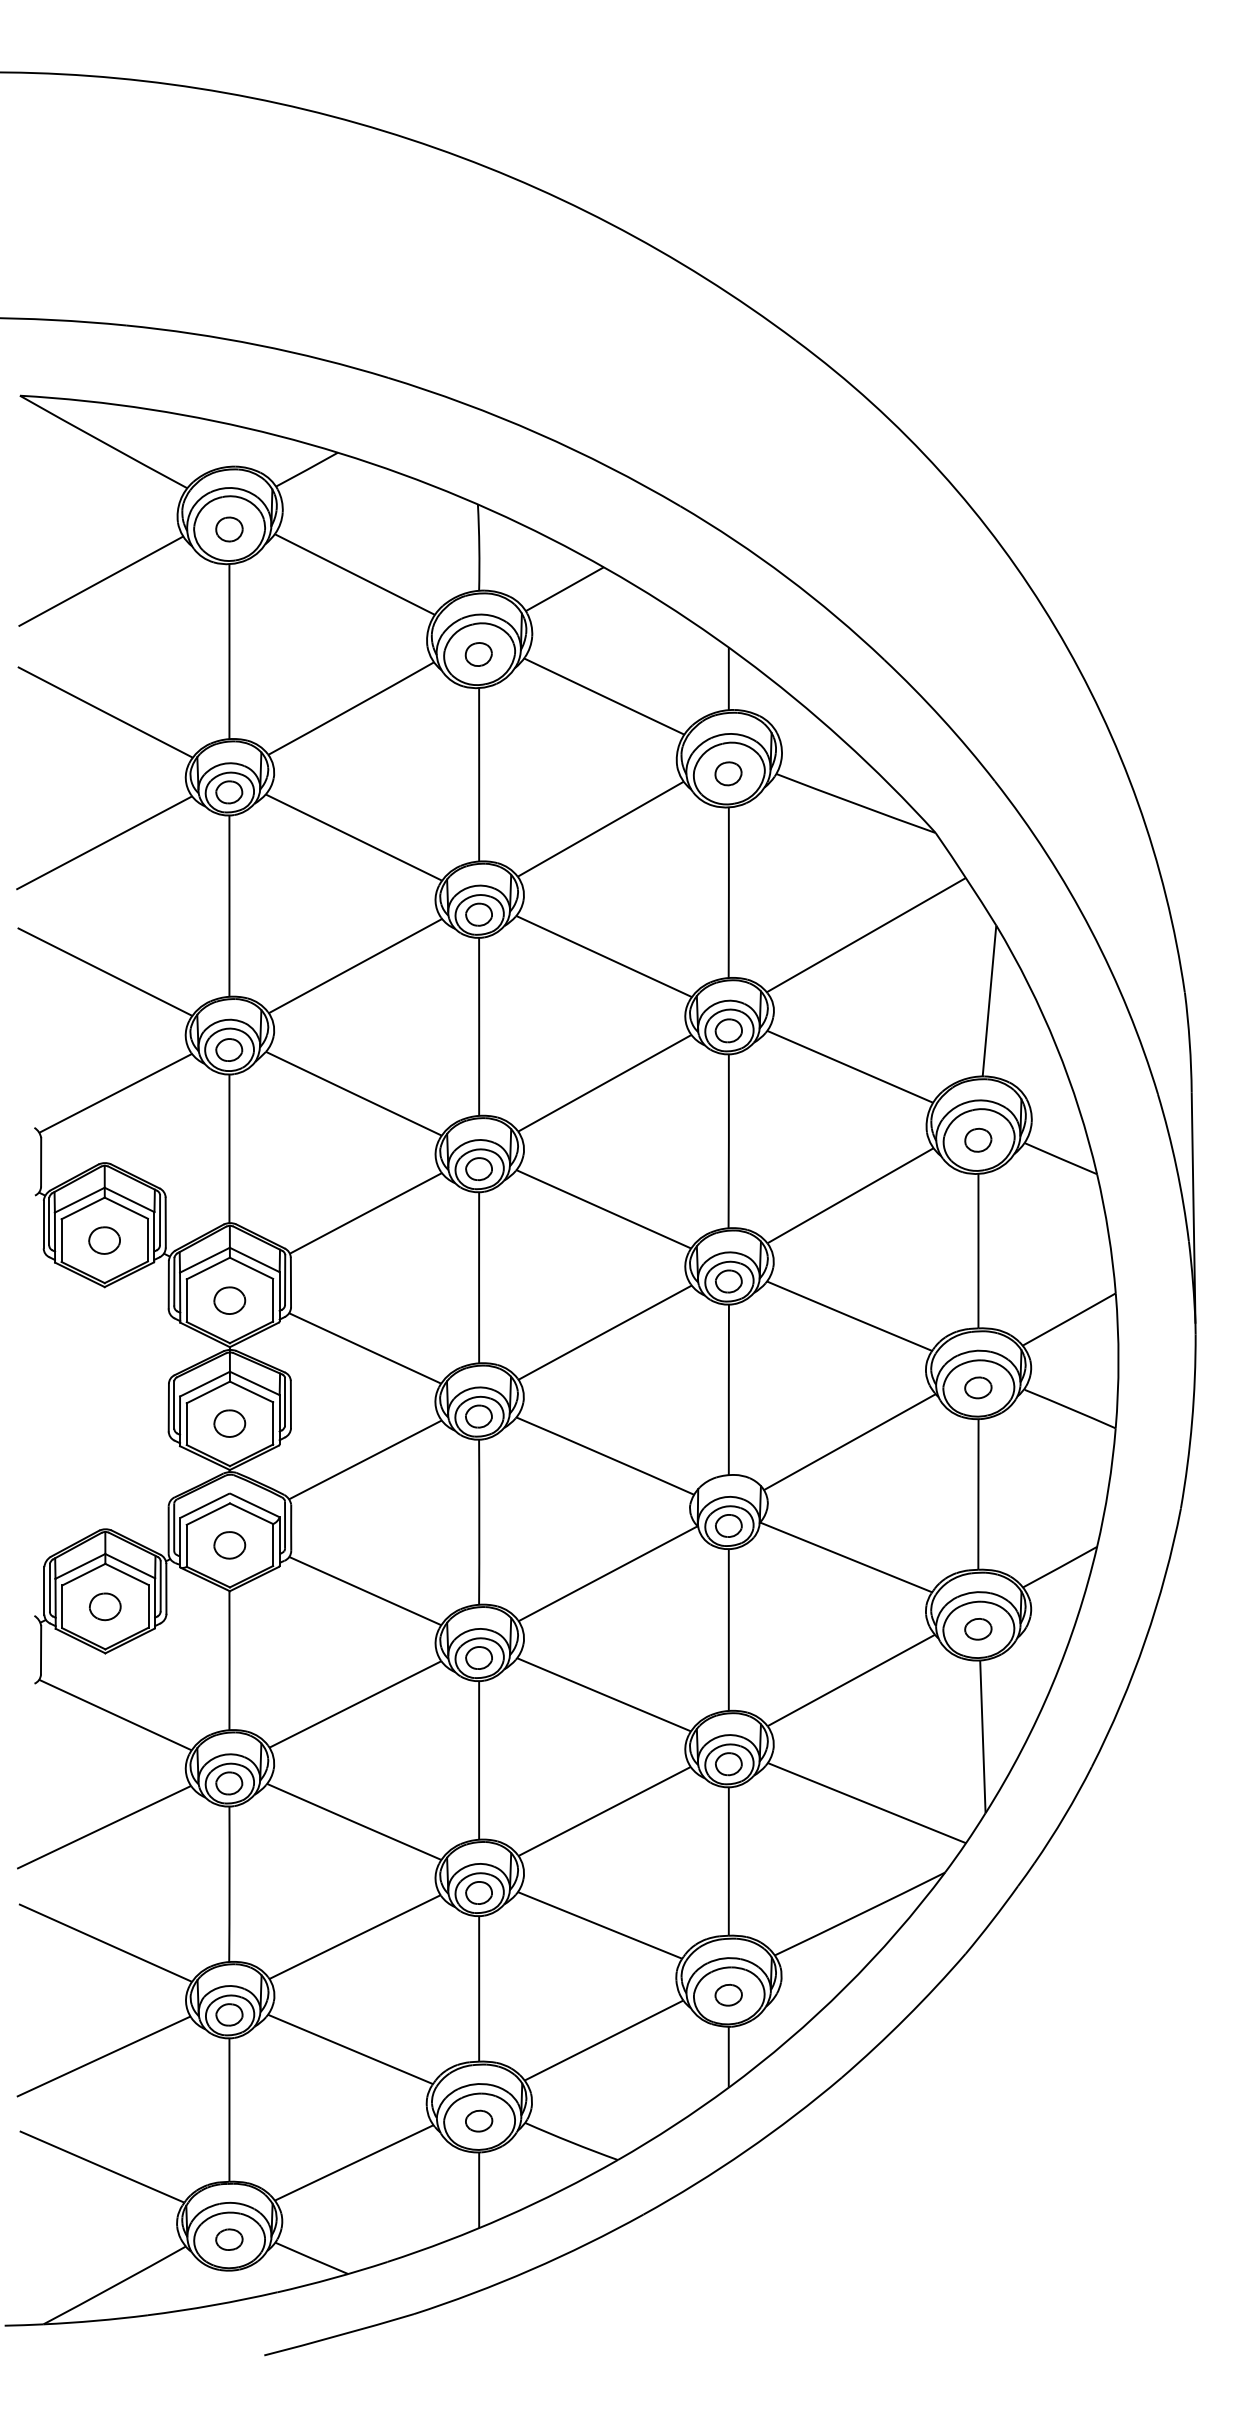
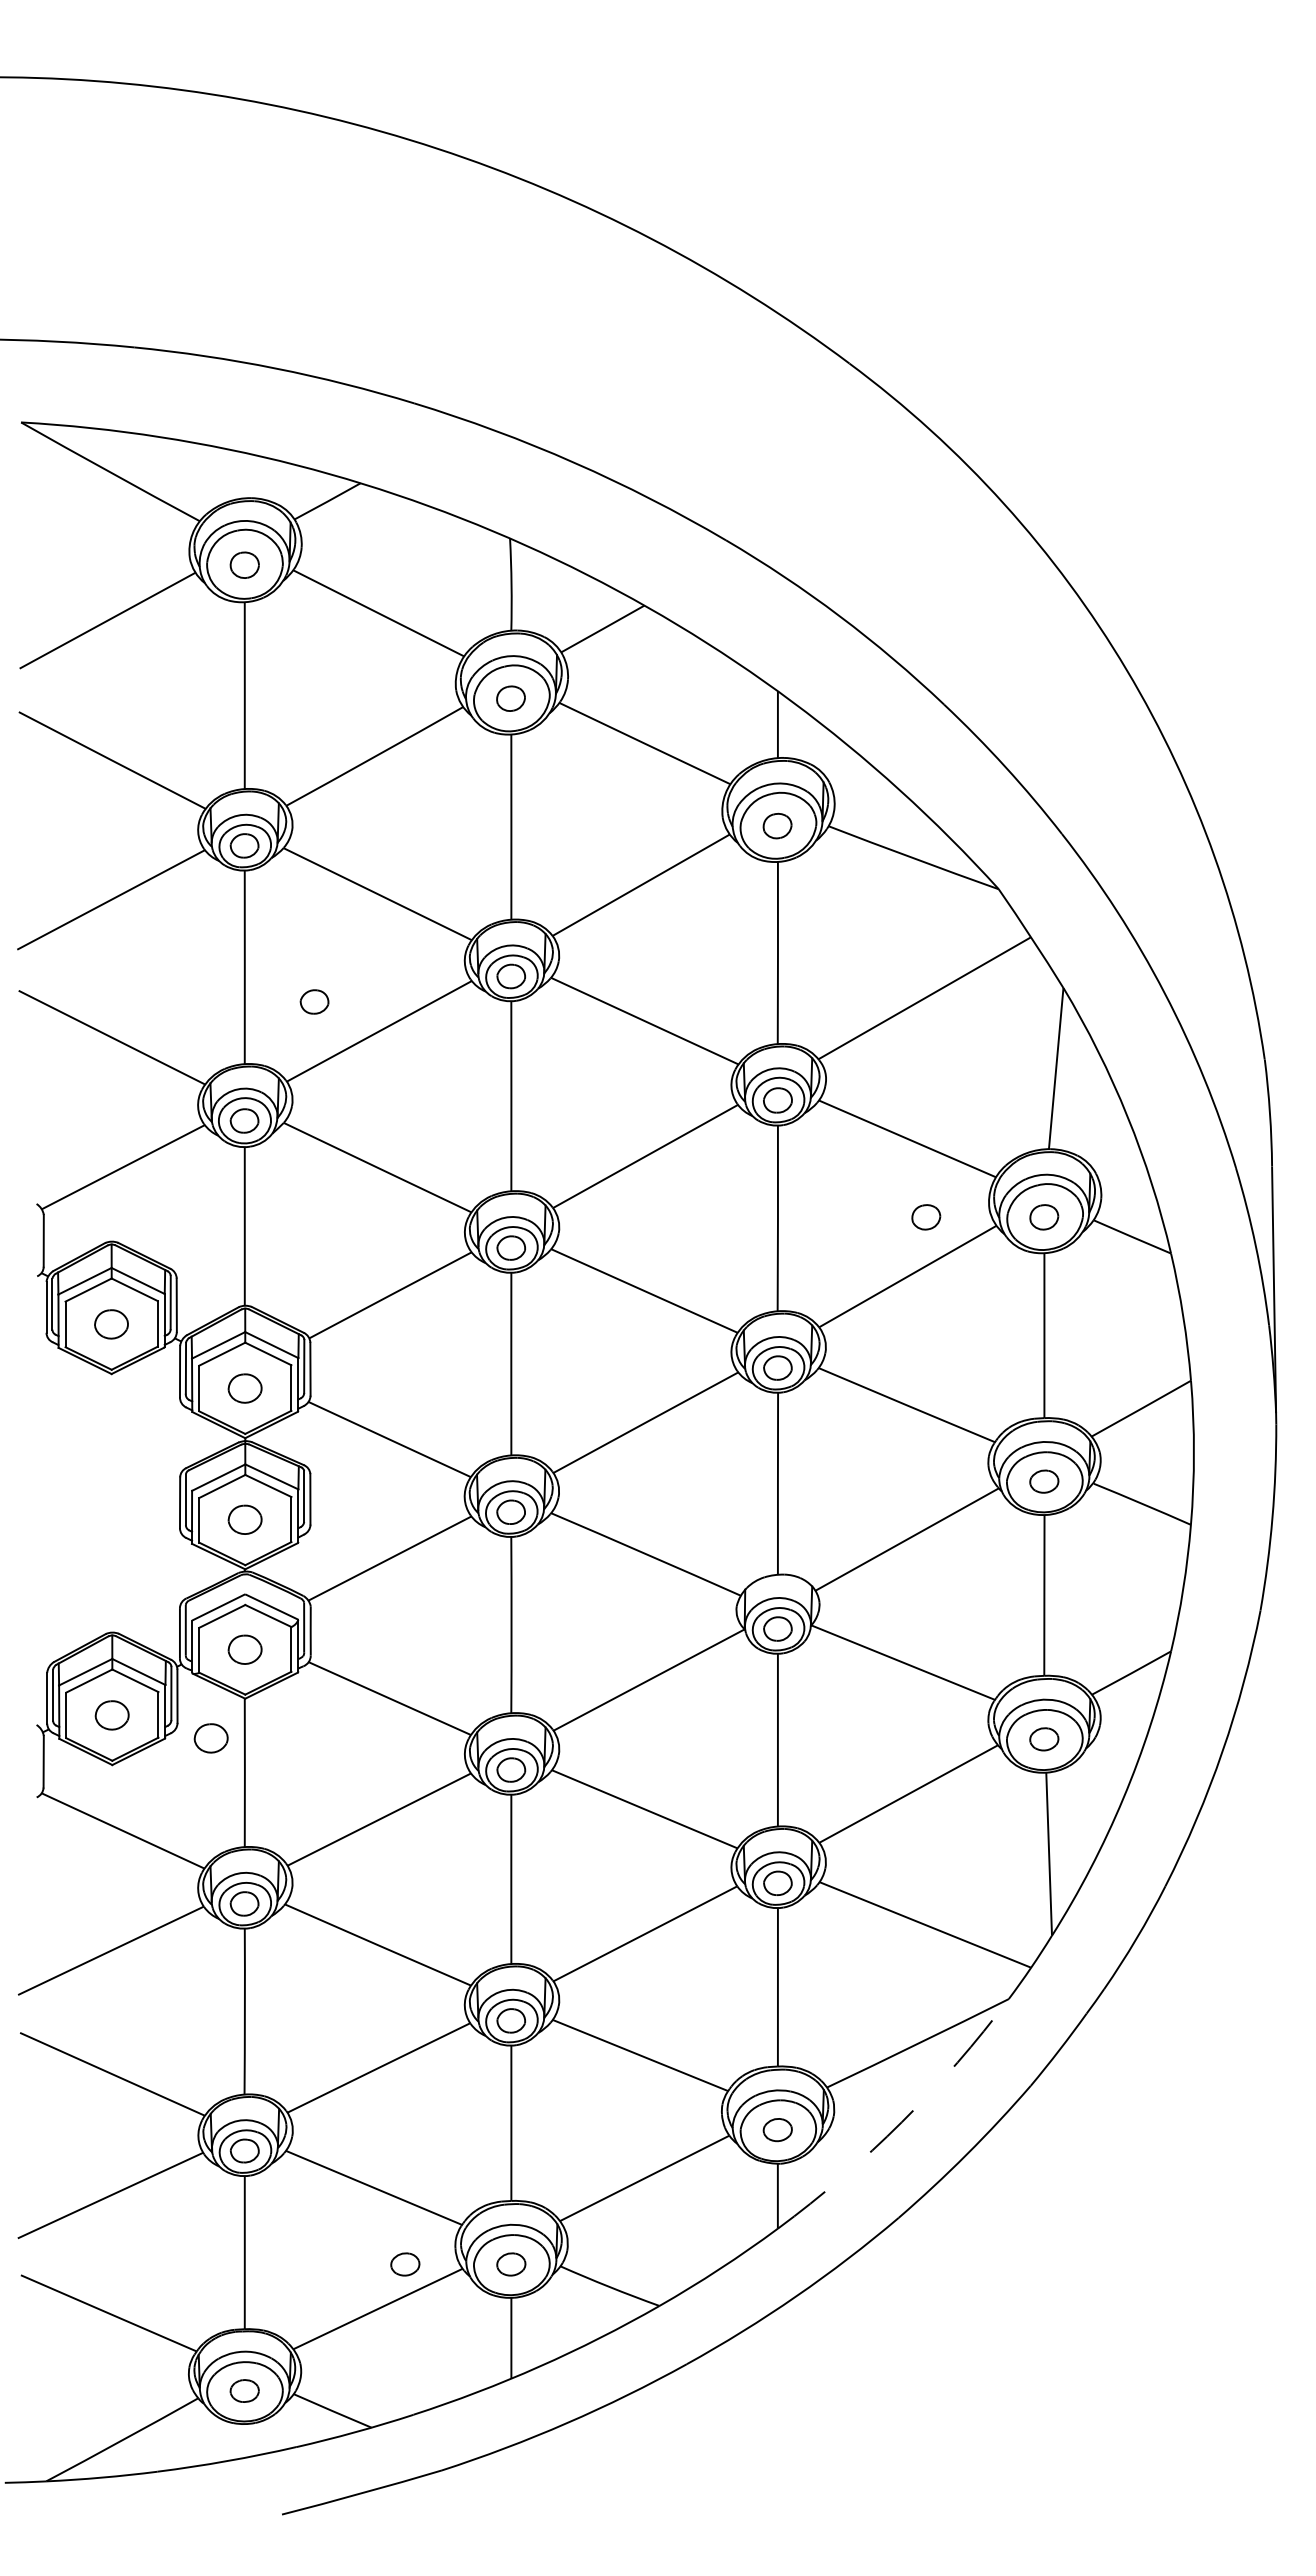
part: (294, 938) -> (314, 1001), added
part: (868, 1140) -> (926, 1217), added
part: (197, 1628) -> (210, 1738), added
arc: (844, 1988) -> (901, 2122), solid -> dashed
part: (379, 2121) -> (405, 2264), added

